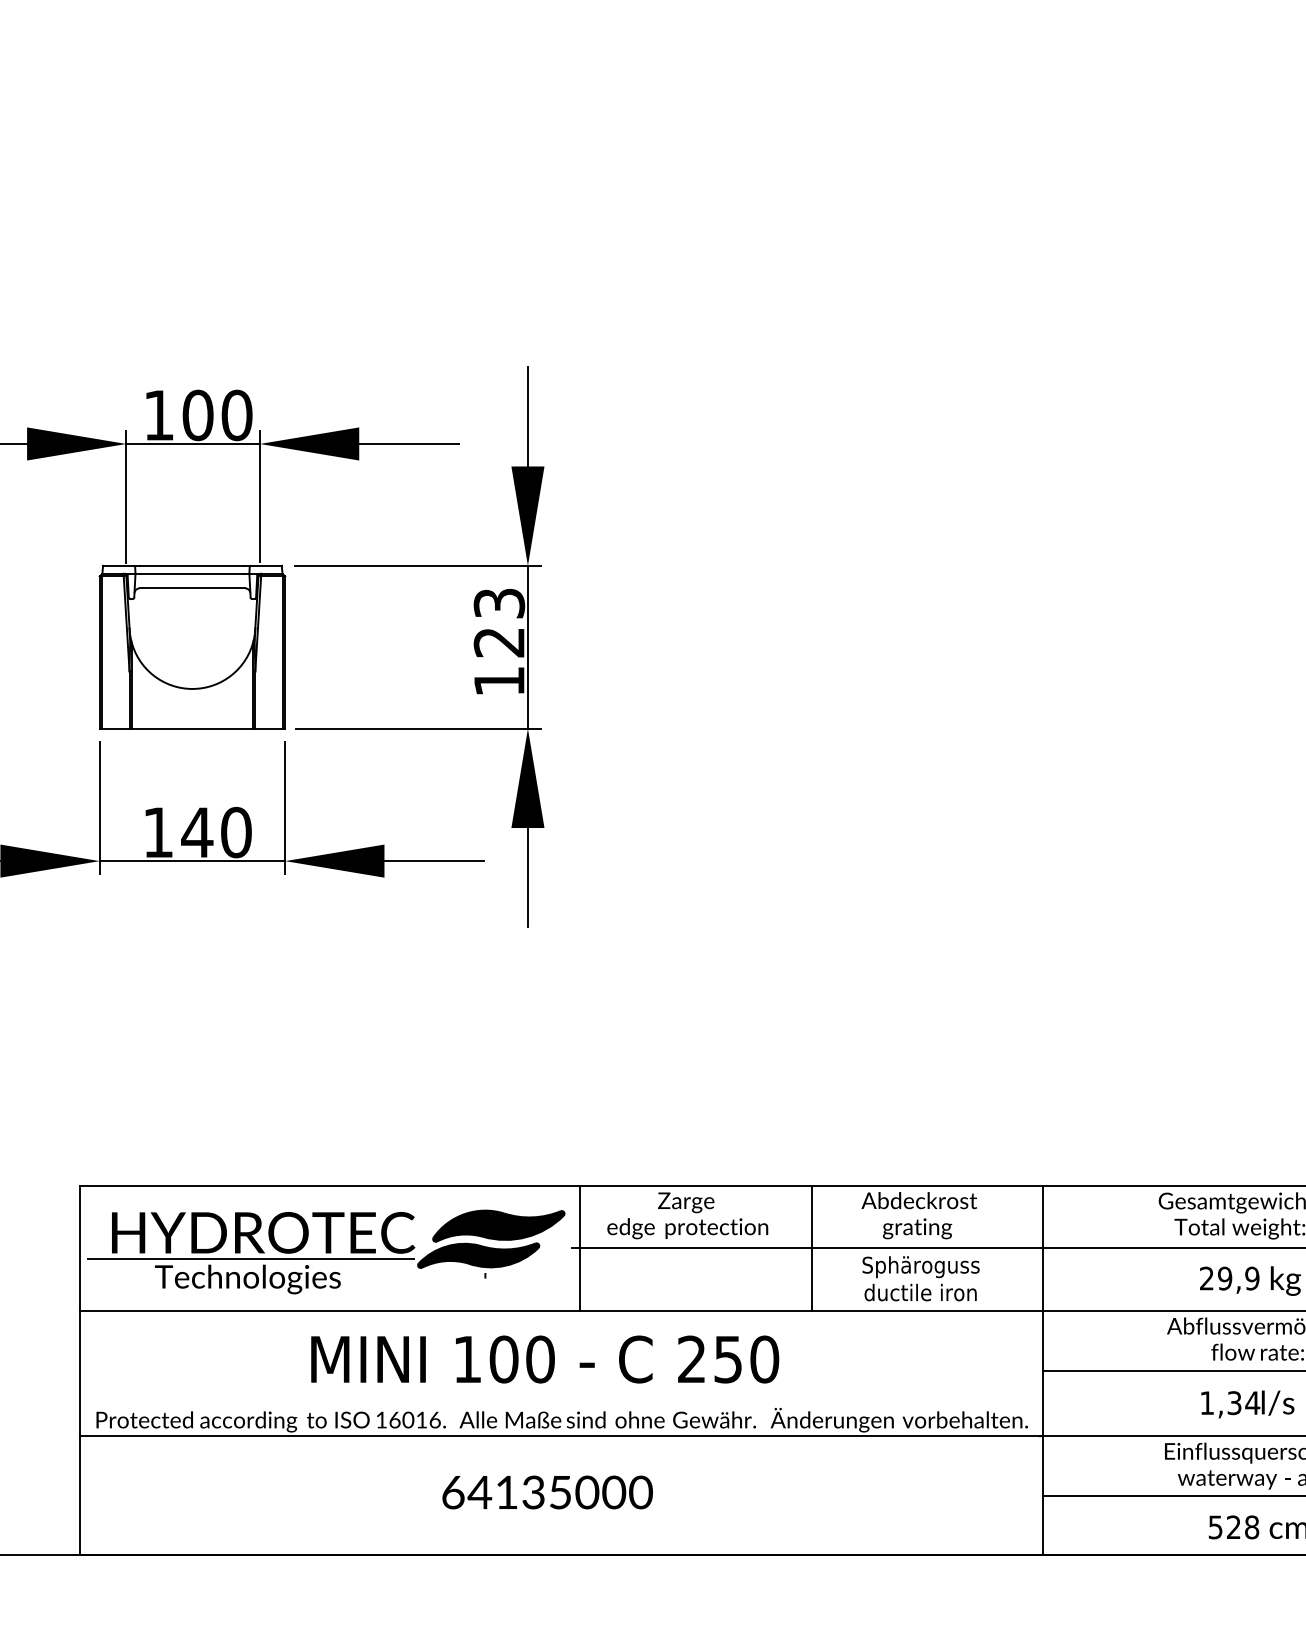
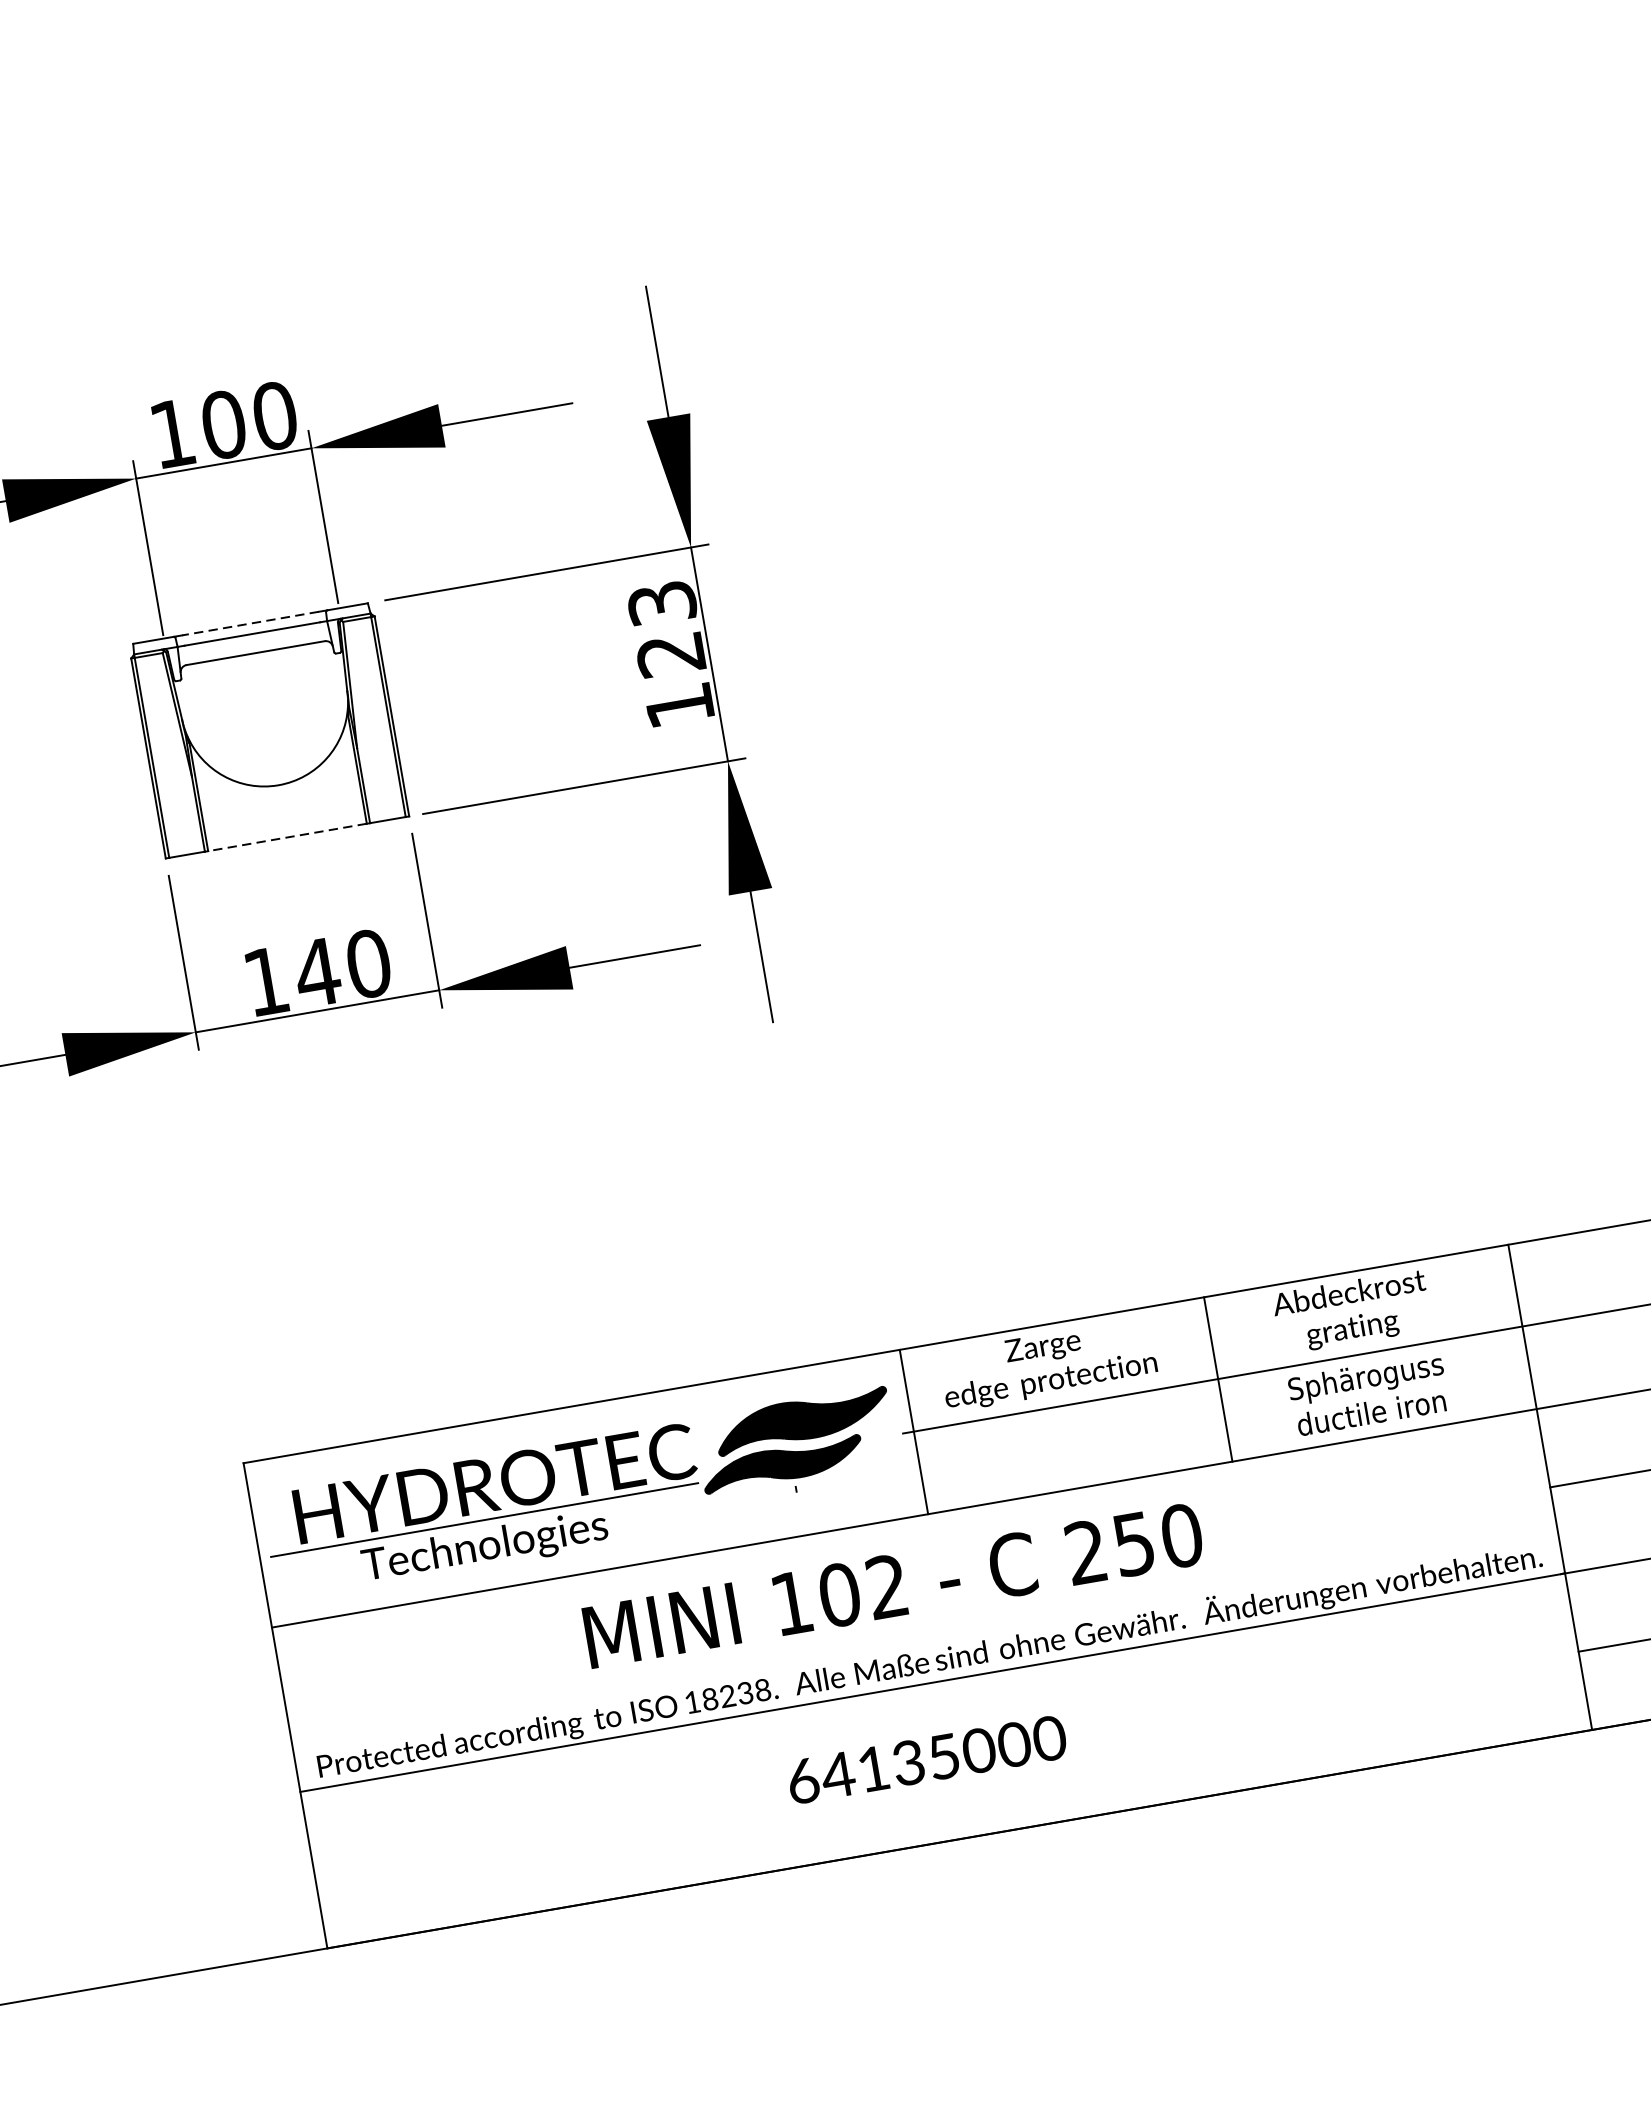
line: (191, 565) -> (249, 623), solid -> dashed
line: (191, 728) -> (286, 837), solid -> dashed
text: (540, 1359) -> (887, 1586), 100 -> 102
text: (414, 1419) -> (735, 1694), 16016. -> 18238.

